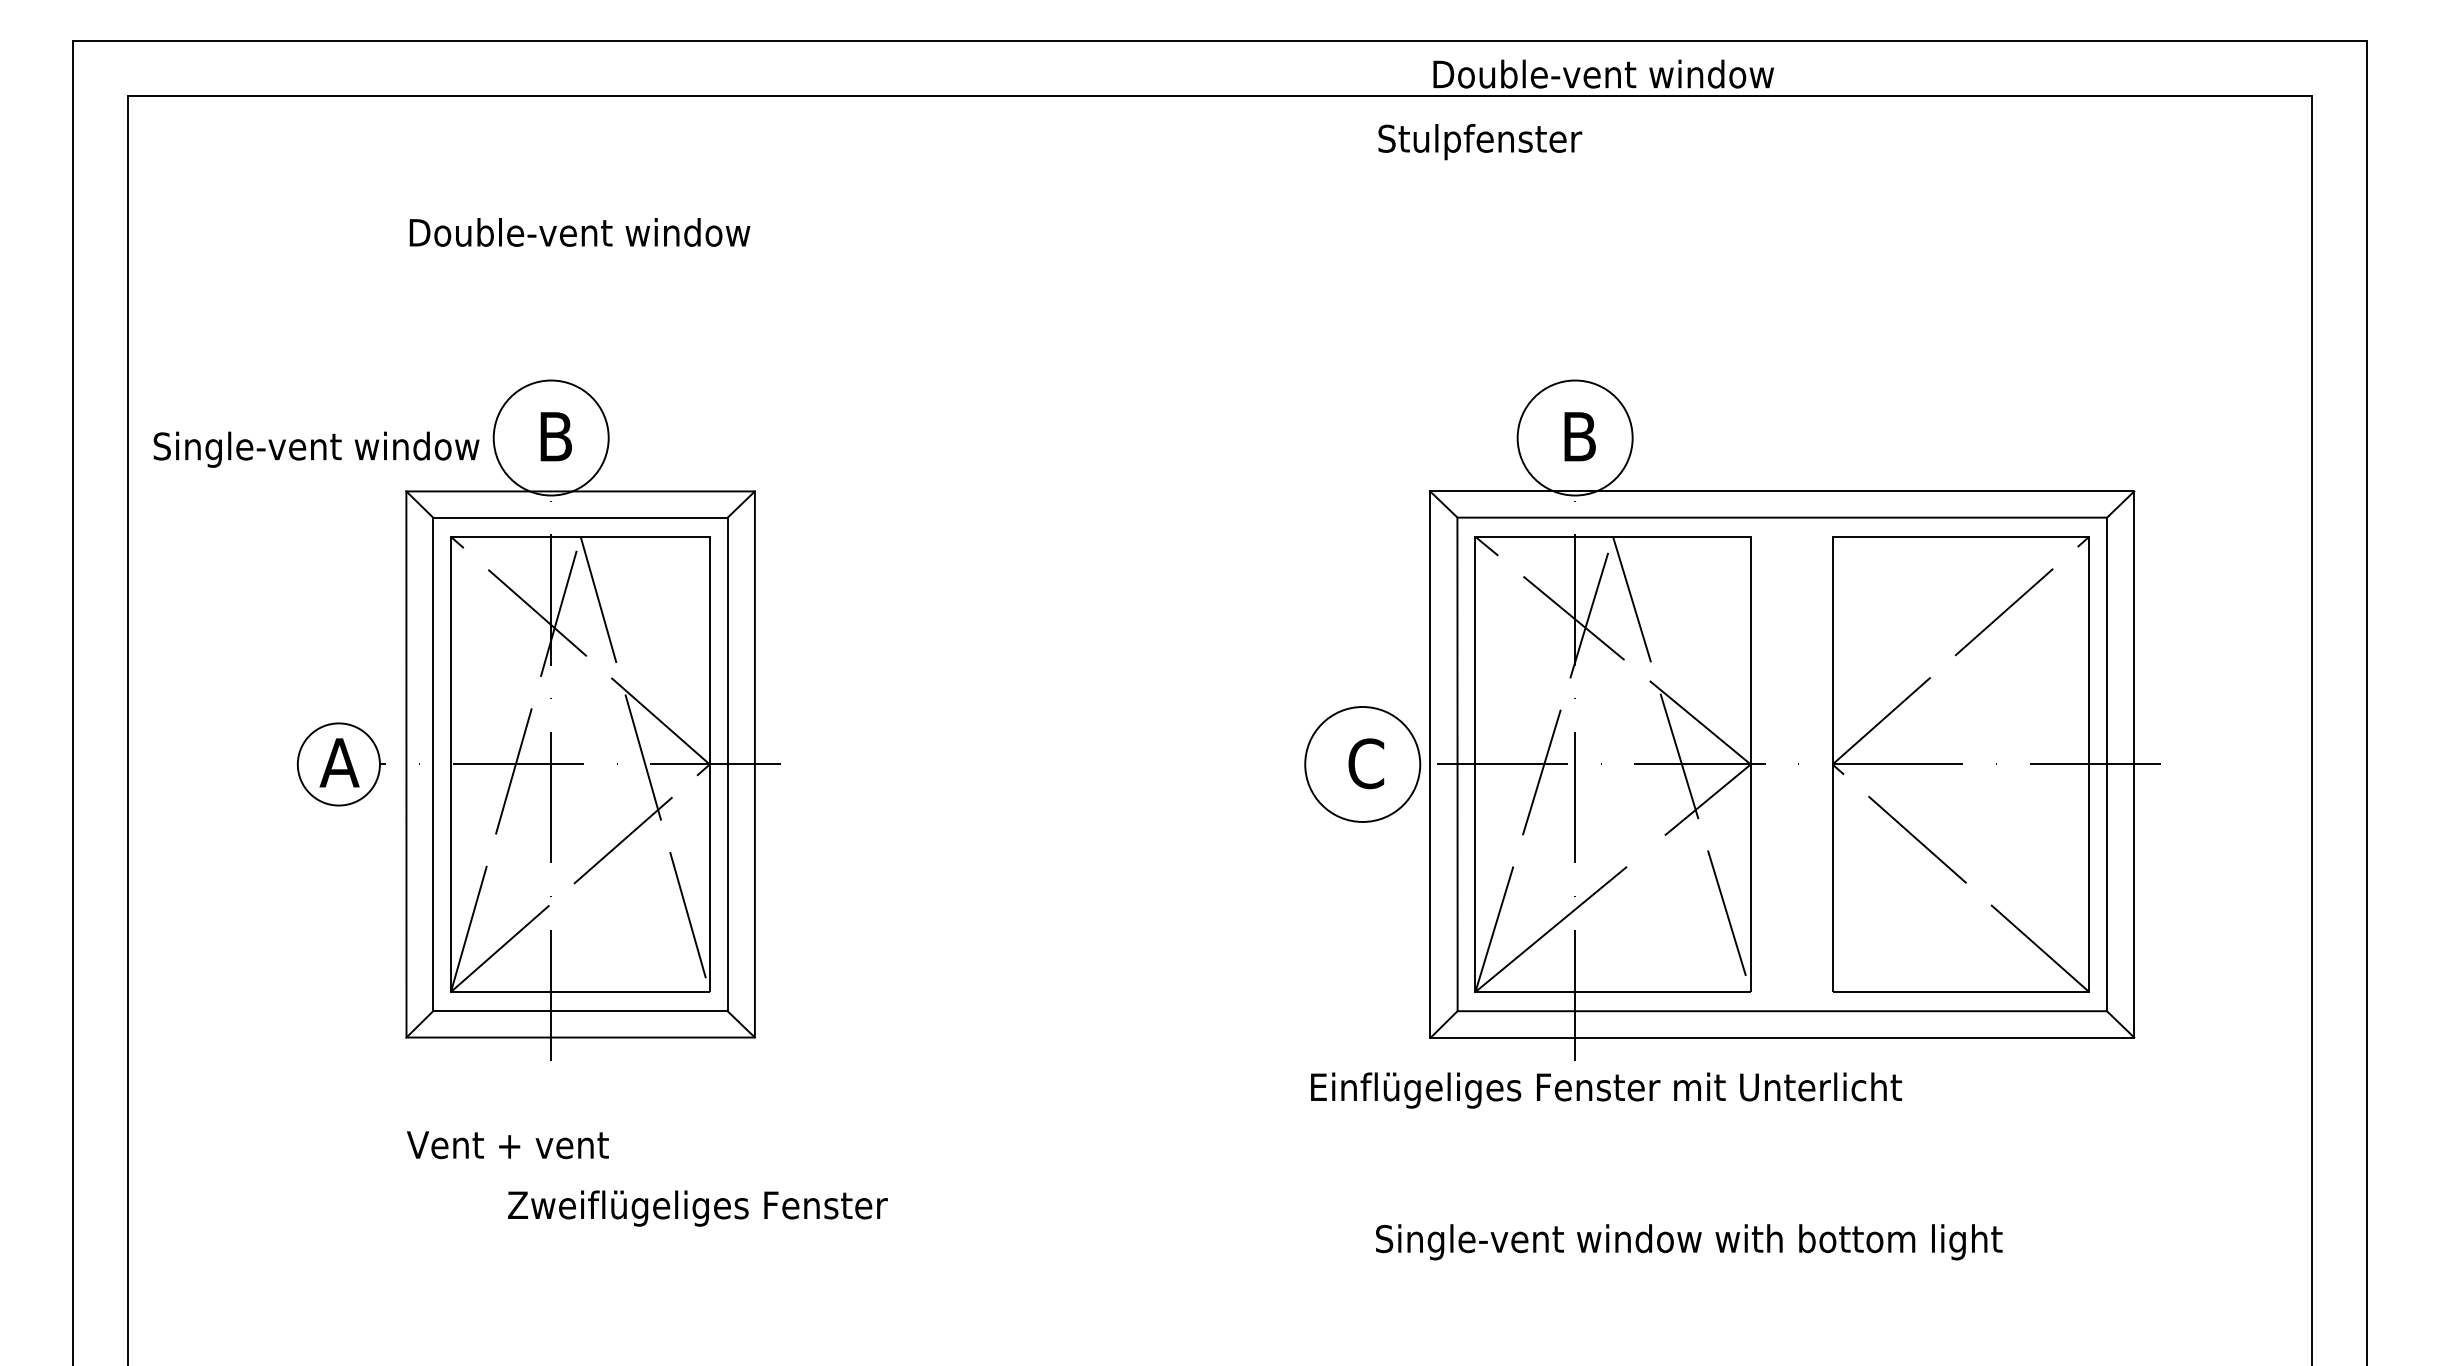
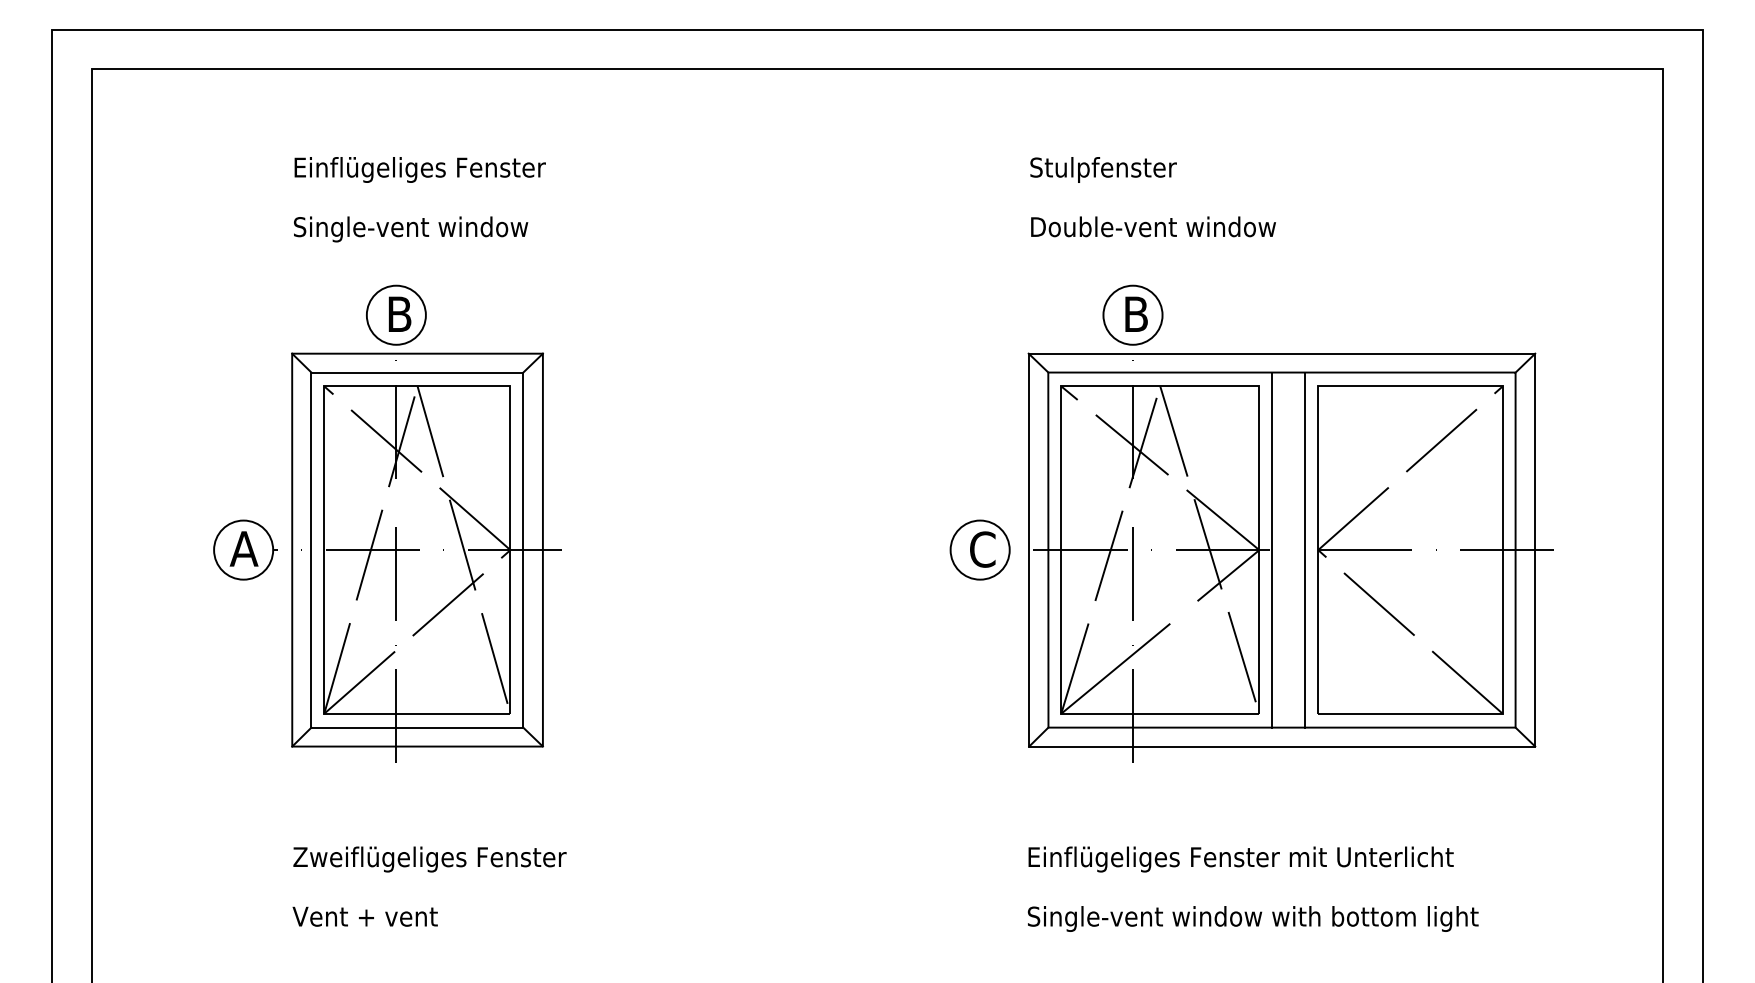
text: (1603, 73) -> (1153, 226), moved
text: (1480, 142) -> (1103, 170), moved
text: (586, 236) -> (421, 170), Double-vent window -> Einflügeliges Fenster
circle: (551, 437) -> (396, 314), size x0.71
circle: (1575, 437) -> (1133, 314), size x0.71
text: (316, 449) -> (410, 229), moved
circle: (1362, 764) -> (980, 550), size x0.71
line: (1768, 764) -> (1272, 550), added
line: (1814, 764) -> (1305, 550), added
text: (1606, 1090) -> (1241, 859), moved
text: (507, 1145) -> (364, 917), moved
text: (697, 1208) -> (429, 859), moved
text: (1689, 1242) -> (1253, 919), moved

